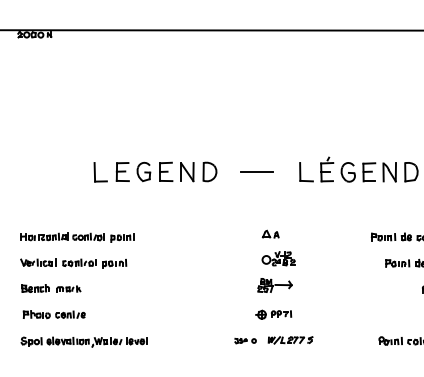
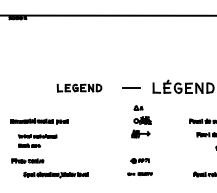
part: (155, 170) -> (79, 87), size x0.7
part: (276, 260) -> (141, 121), moved
part: (73, 274) -> (37, 140), size x0.7
part: (272, 339) -> (139, 173), size x0.6
part: (82, 341) -> (55, 174), moved

